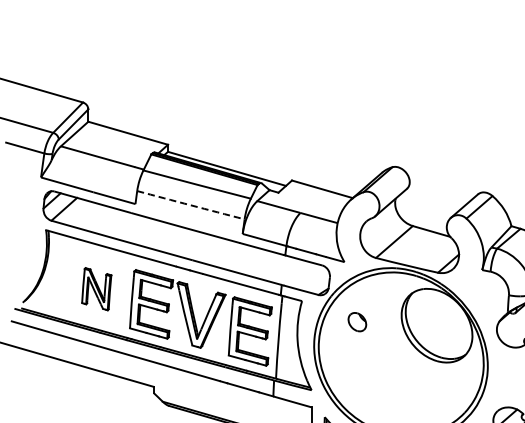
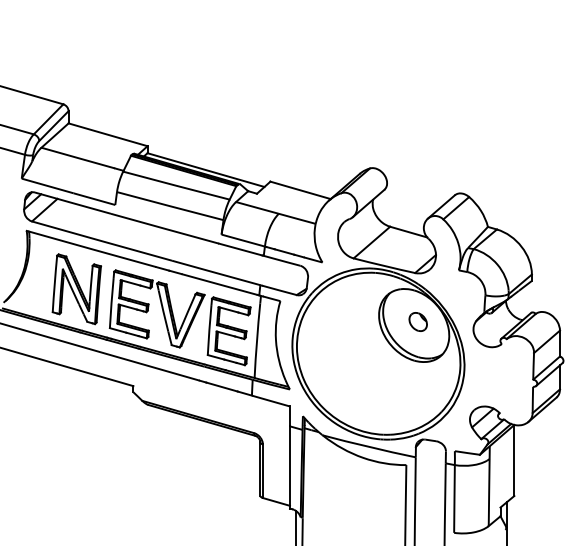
arc: (191, 205) -> (170, 206), dashed -> solid
part: (96, 289) -> (76, 289), size x1.67
part: (356, 321) -> (417, 321), moved

